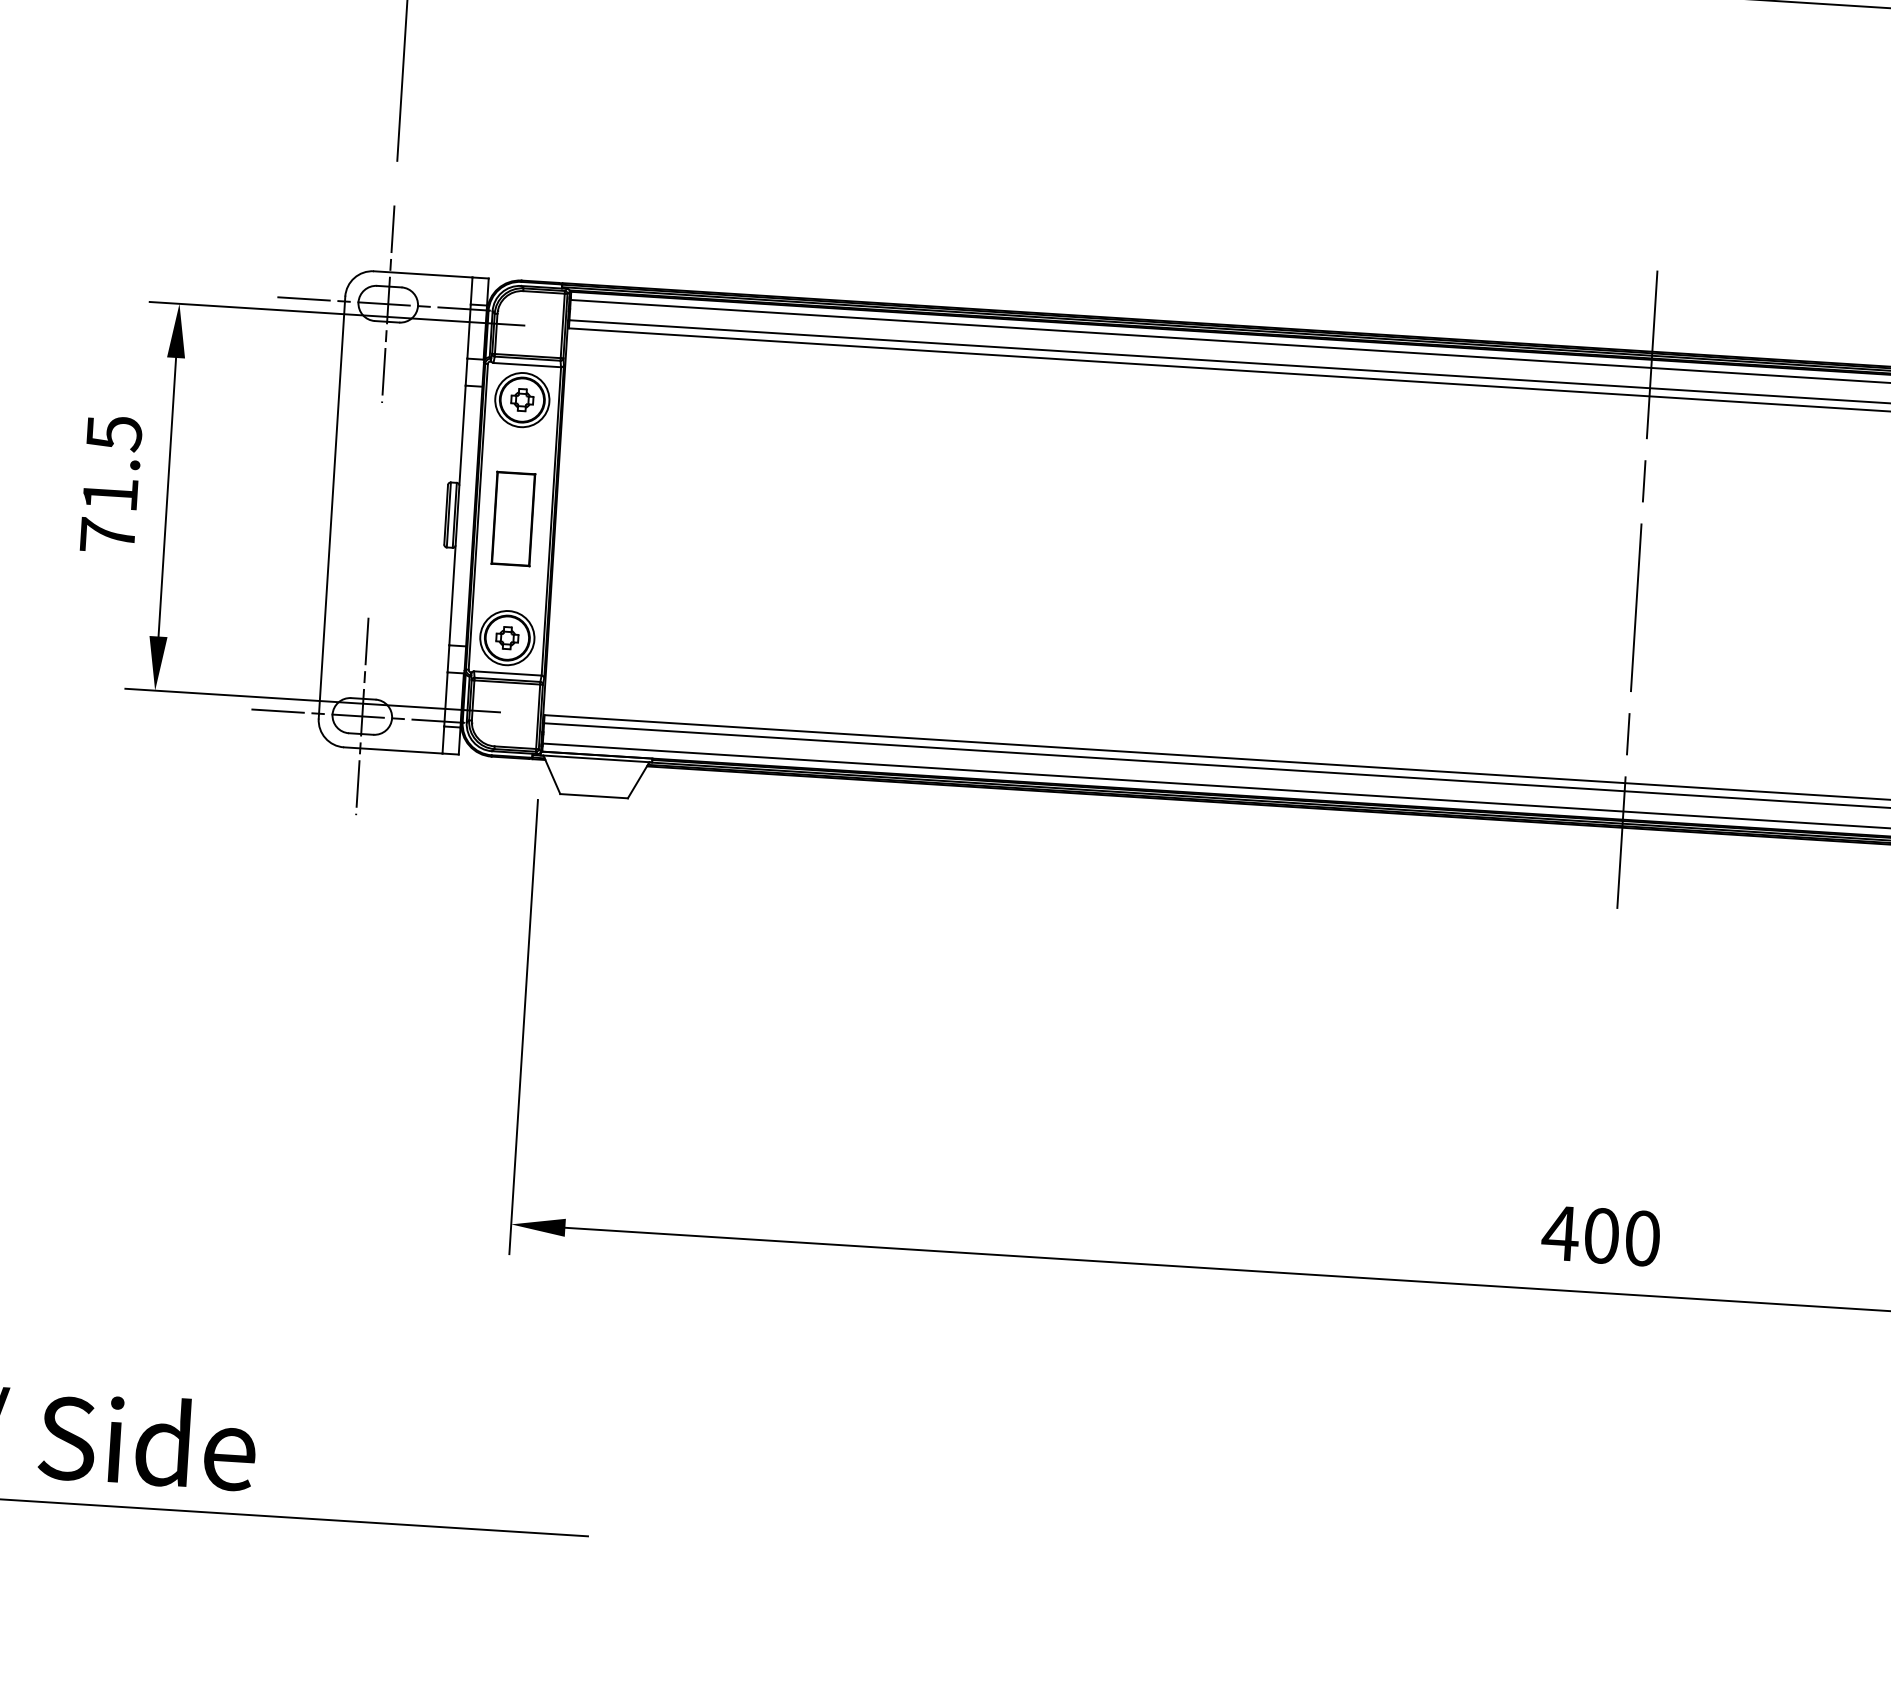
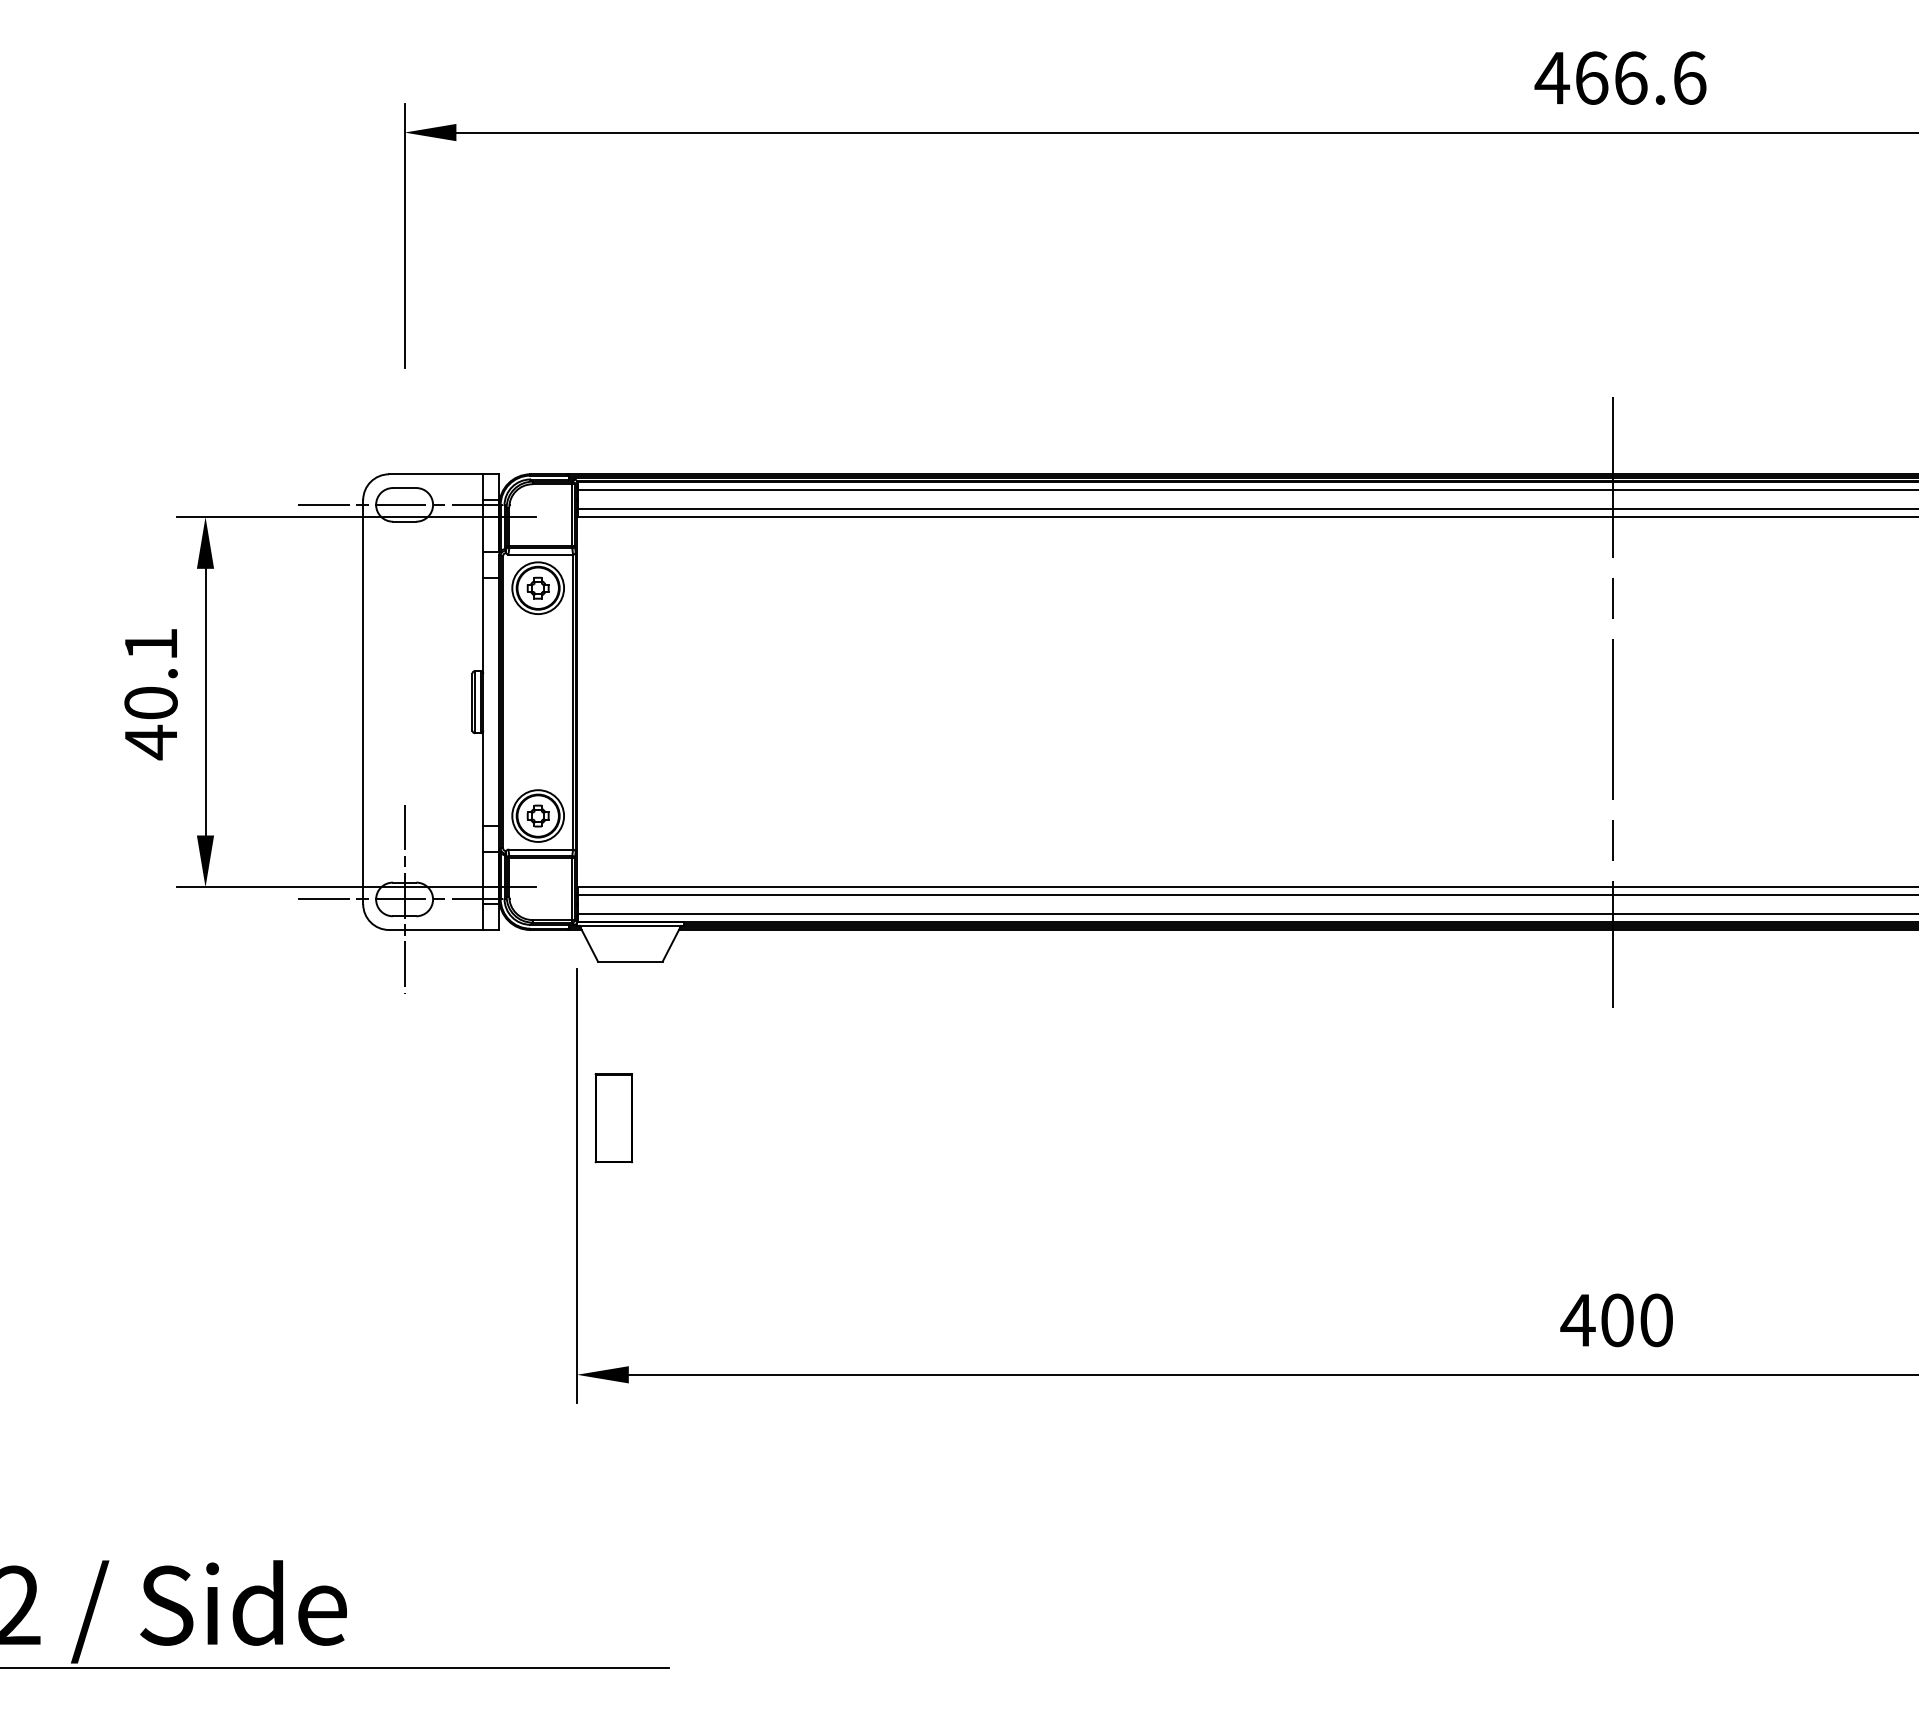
line: (388, 303) -> (404, 504), removed
text: (110, 485) -> (150, 694), 71.5 -> 40.1
part: (513, 519) -> (613, 1118), moved

